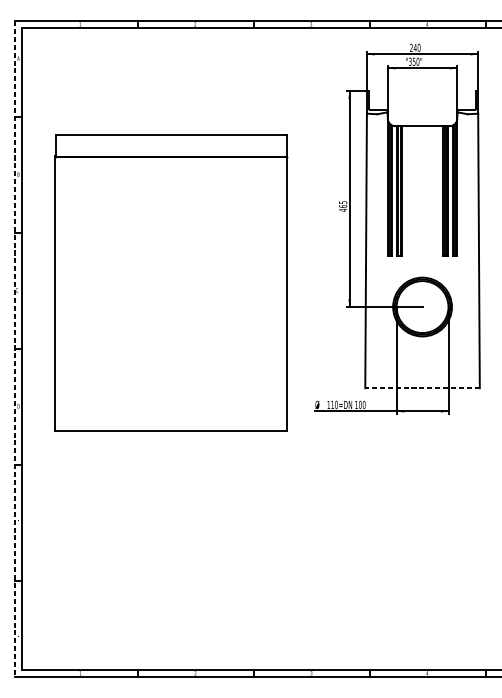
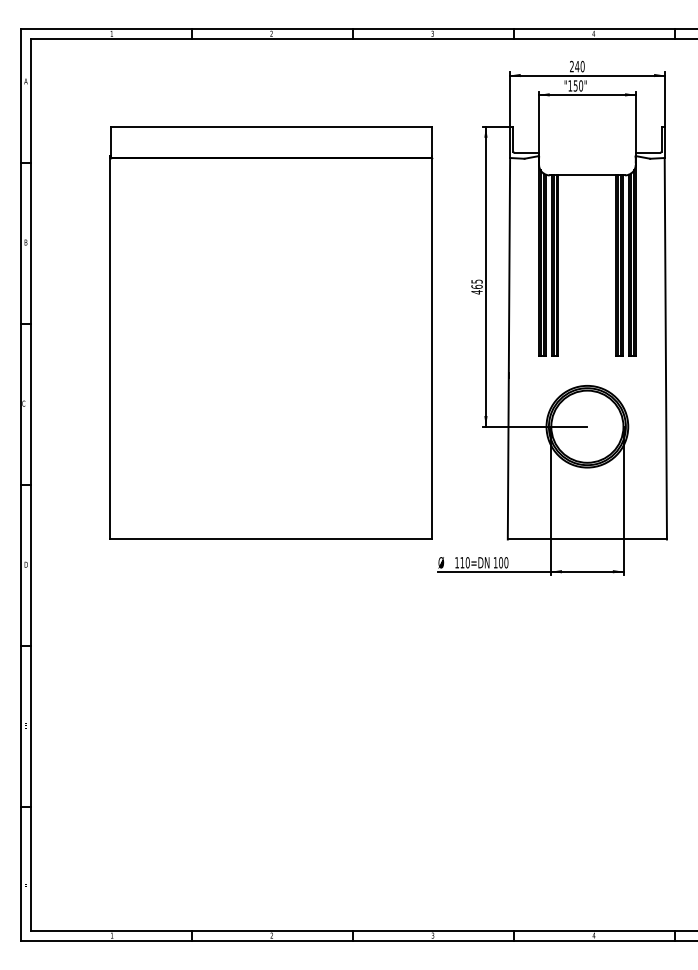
text: (410, 61) -> (570, 85), "350" -> "150"
part: (171, 282) -> (271, 332), moved
line: (15, 349) -> (21, 485), dashed -> solid
line: (422, 388) -> (587, 539), dashed -> solid

